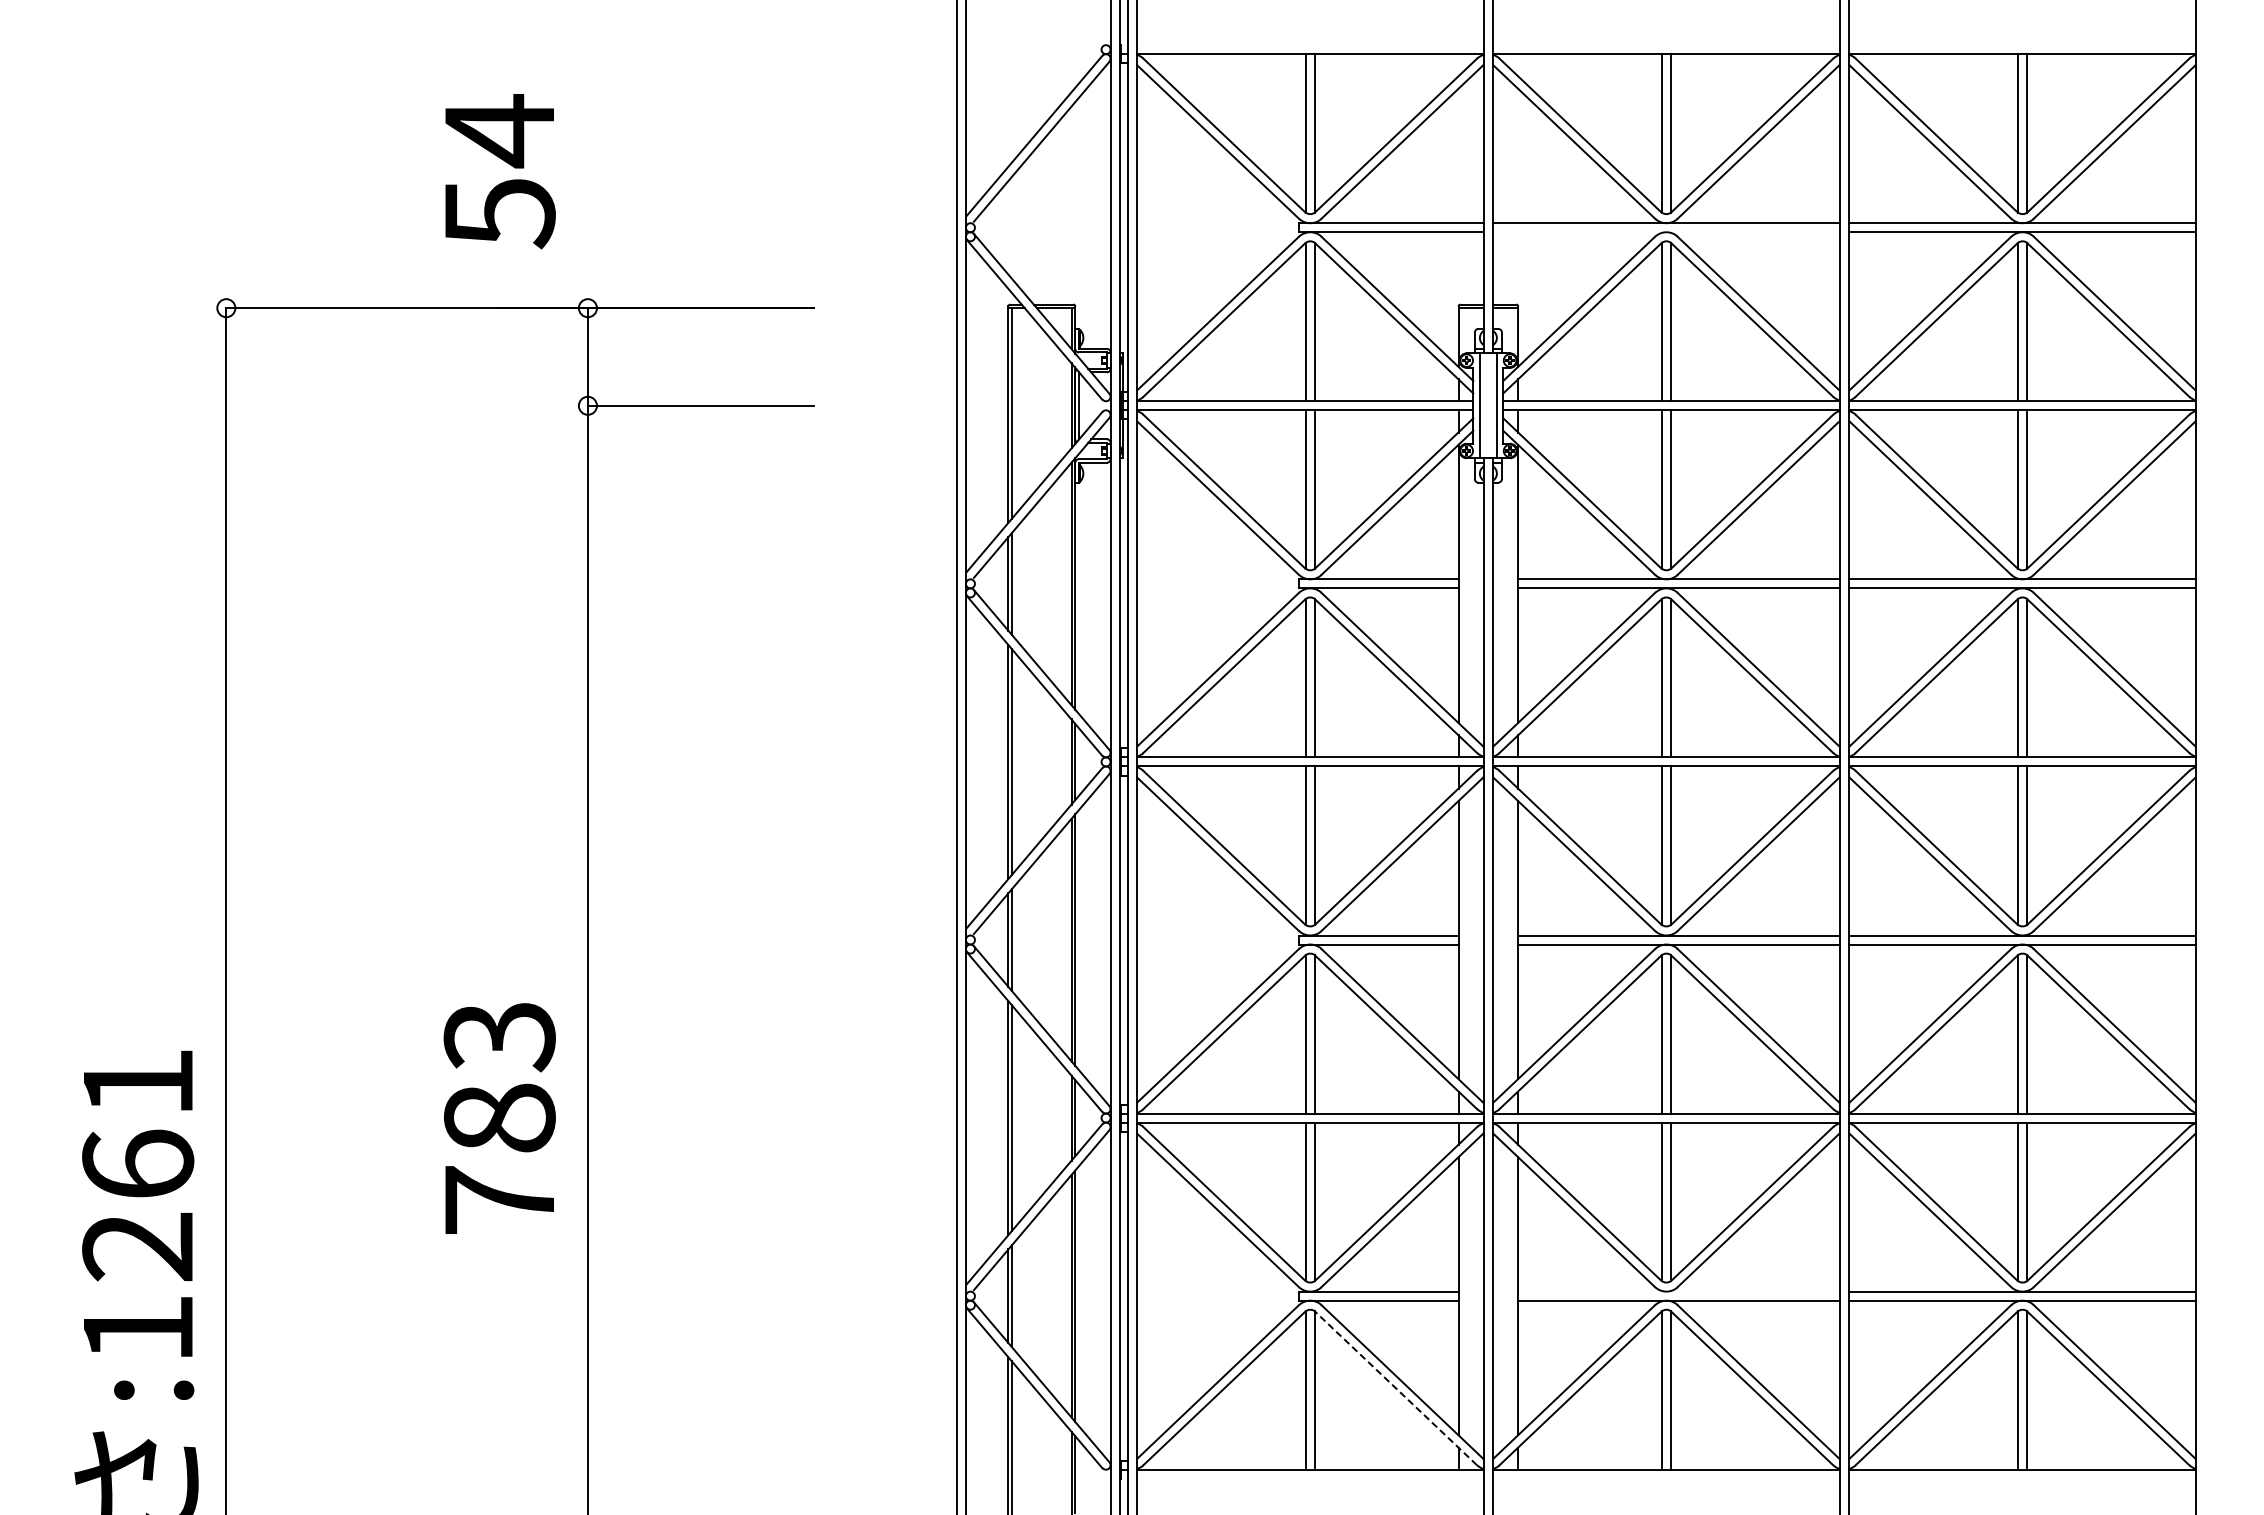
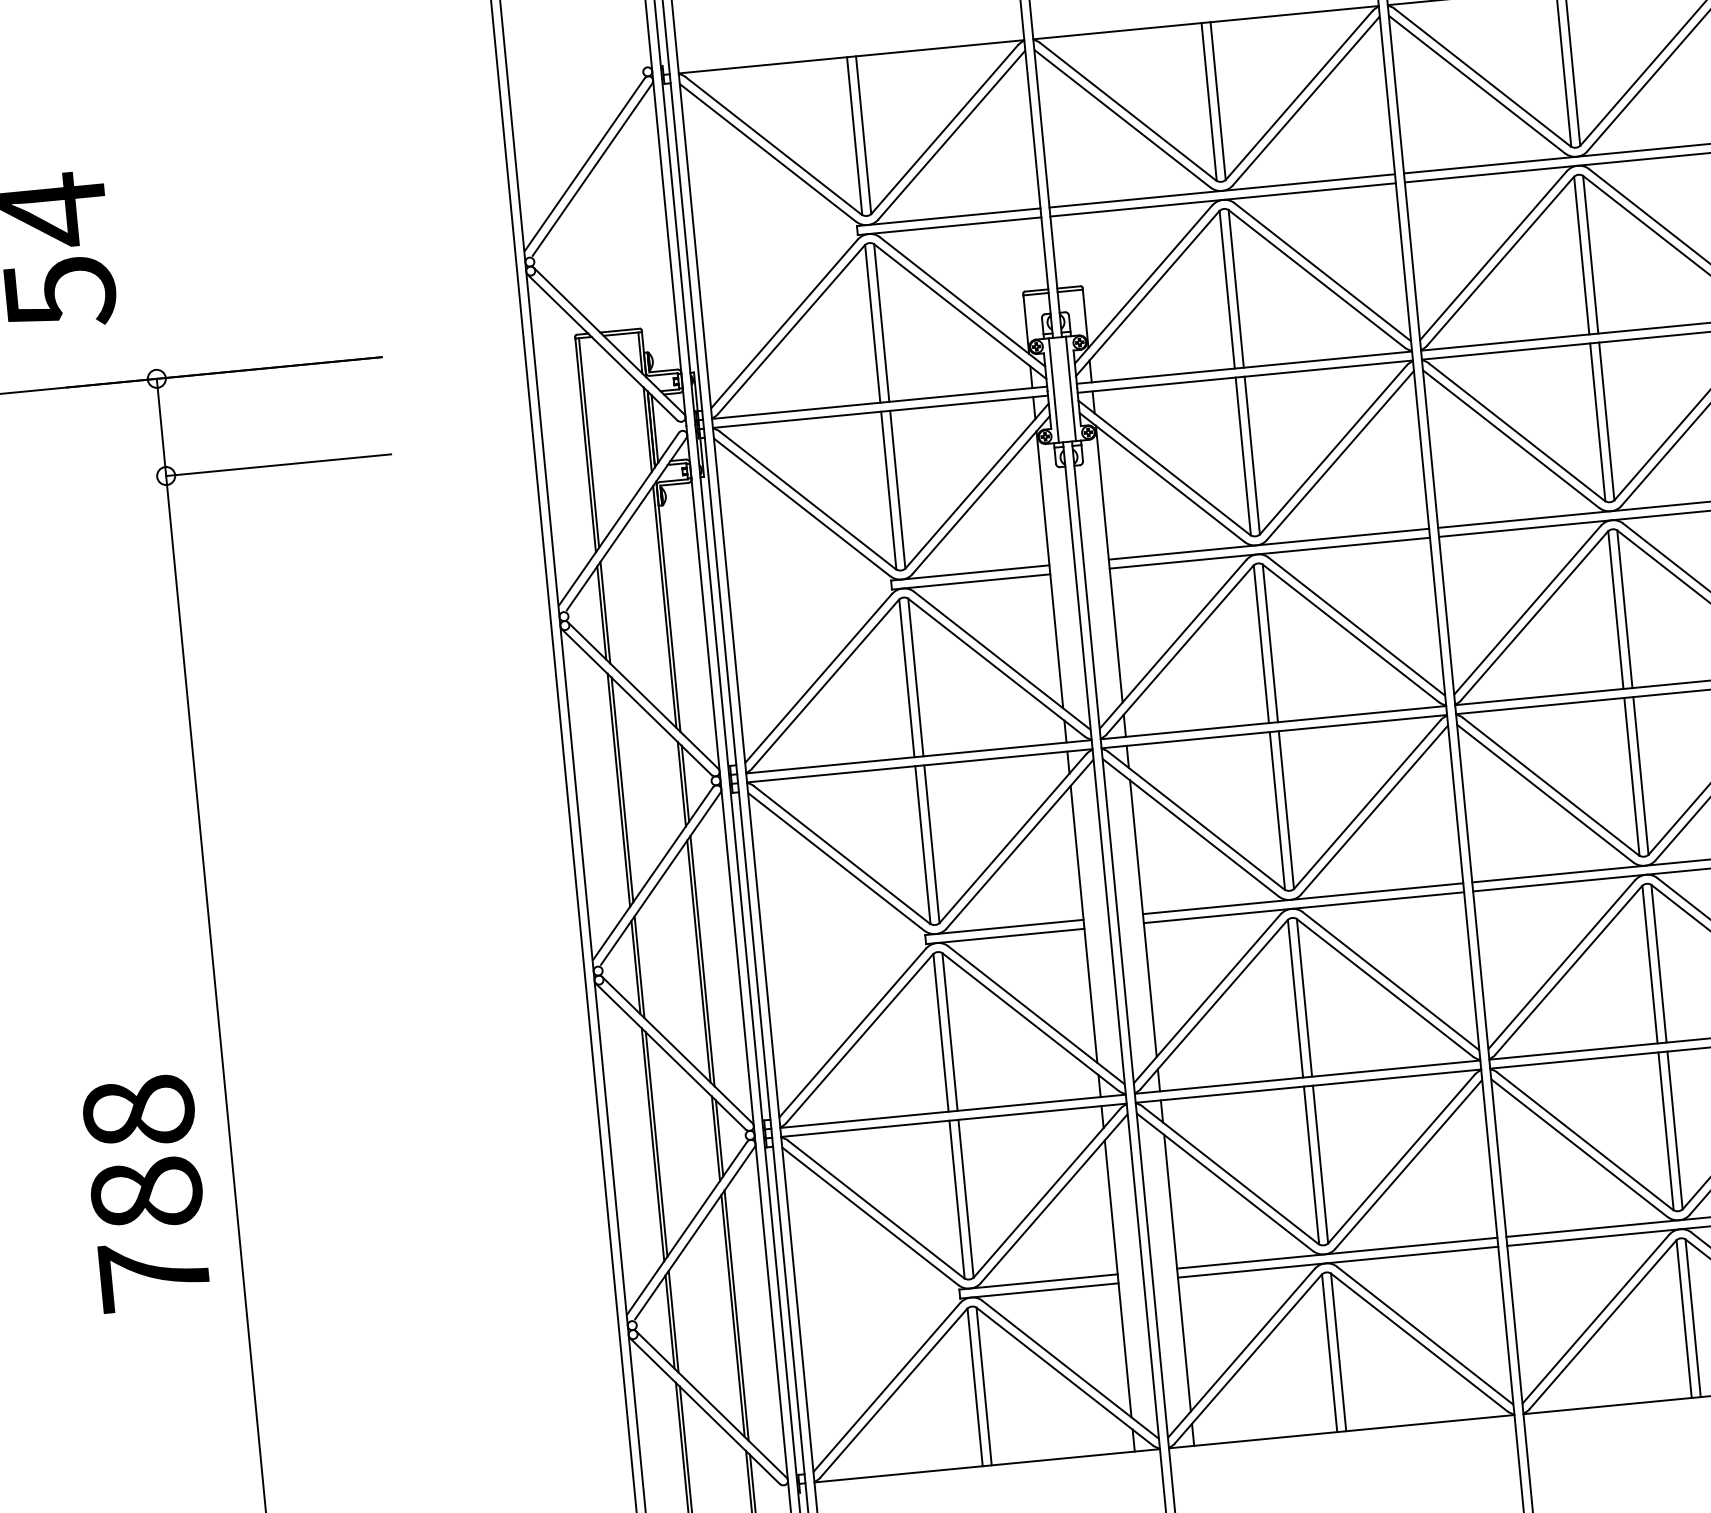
line: (1666, 232) -> (1223, 200), added
text: (499, 1036) -> (138, 1112), 783 -> 788
line: (1679, 1291) -> (1337, 1253), added
line: (1395, 1388) -> (1064, 1376), dashed -> solid

